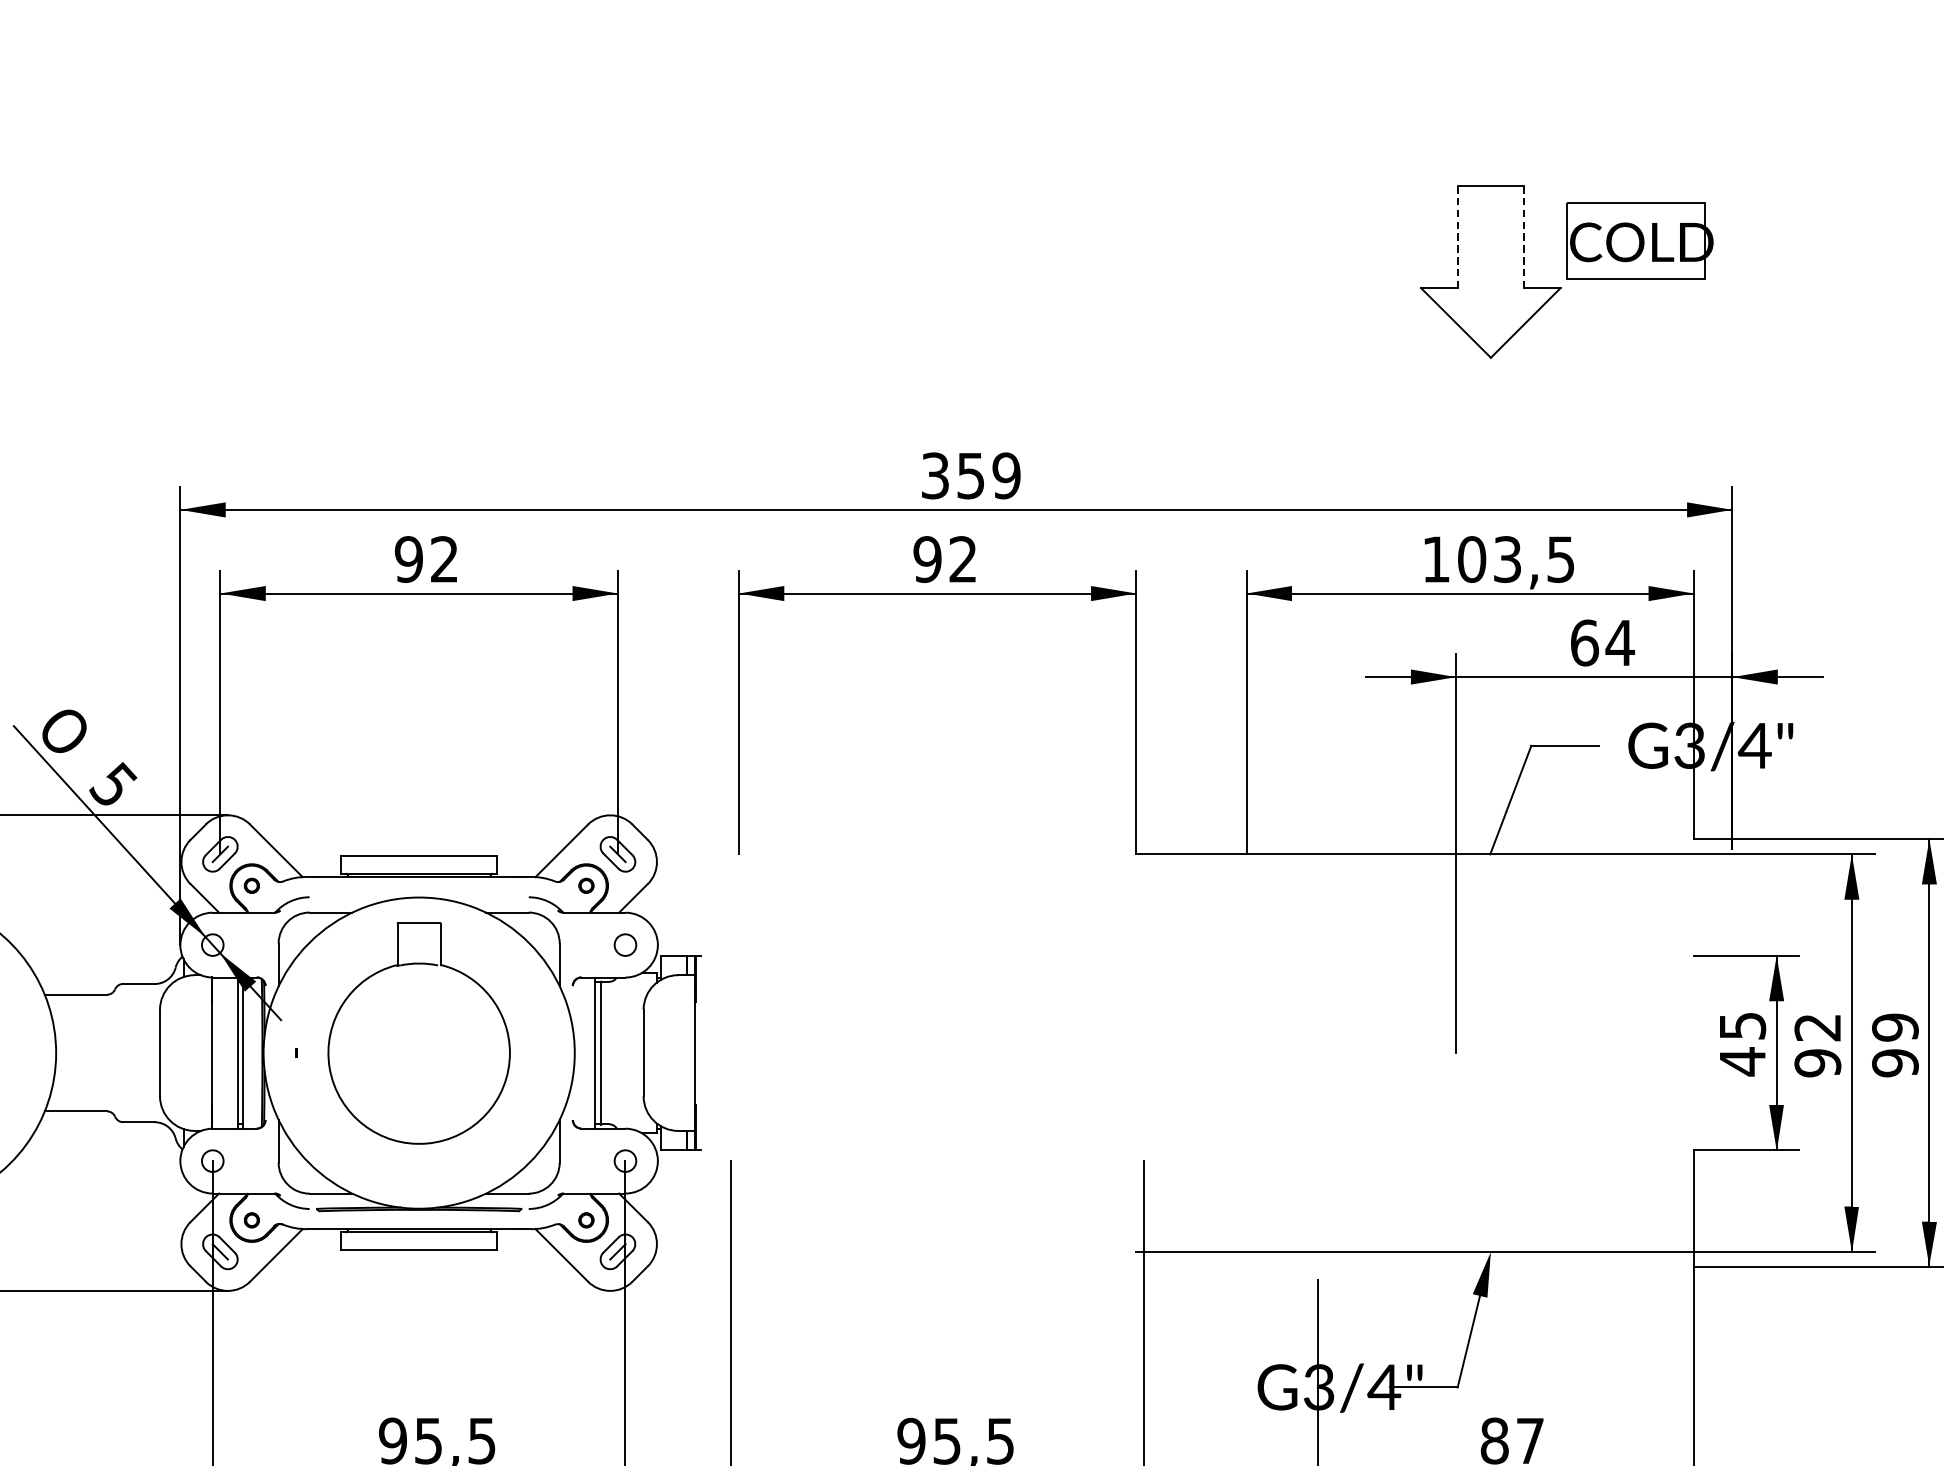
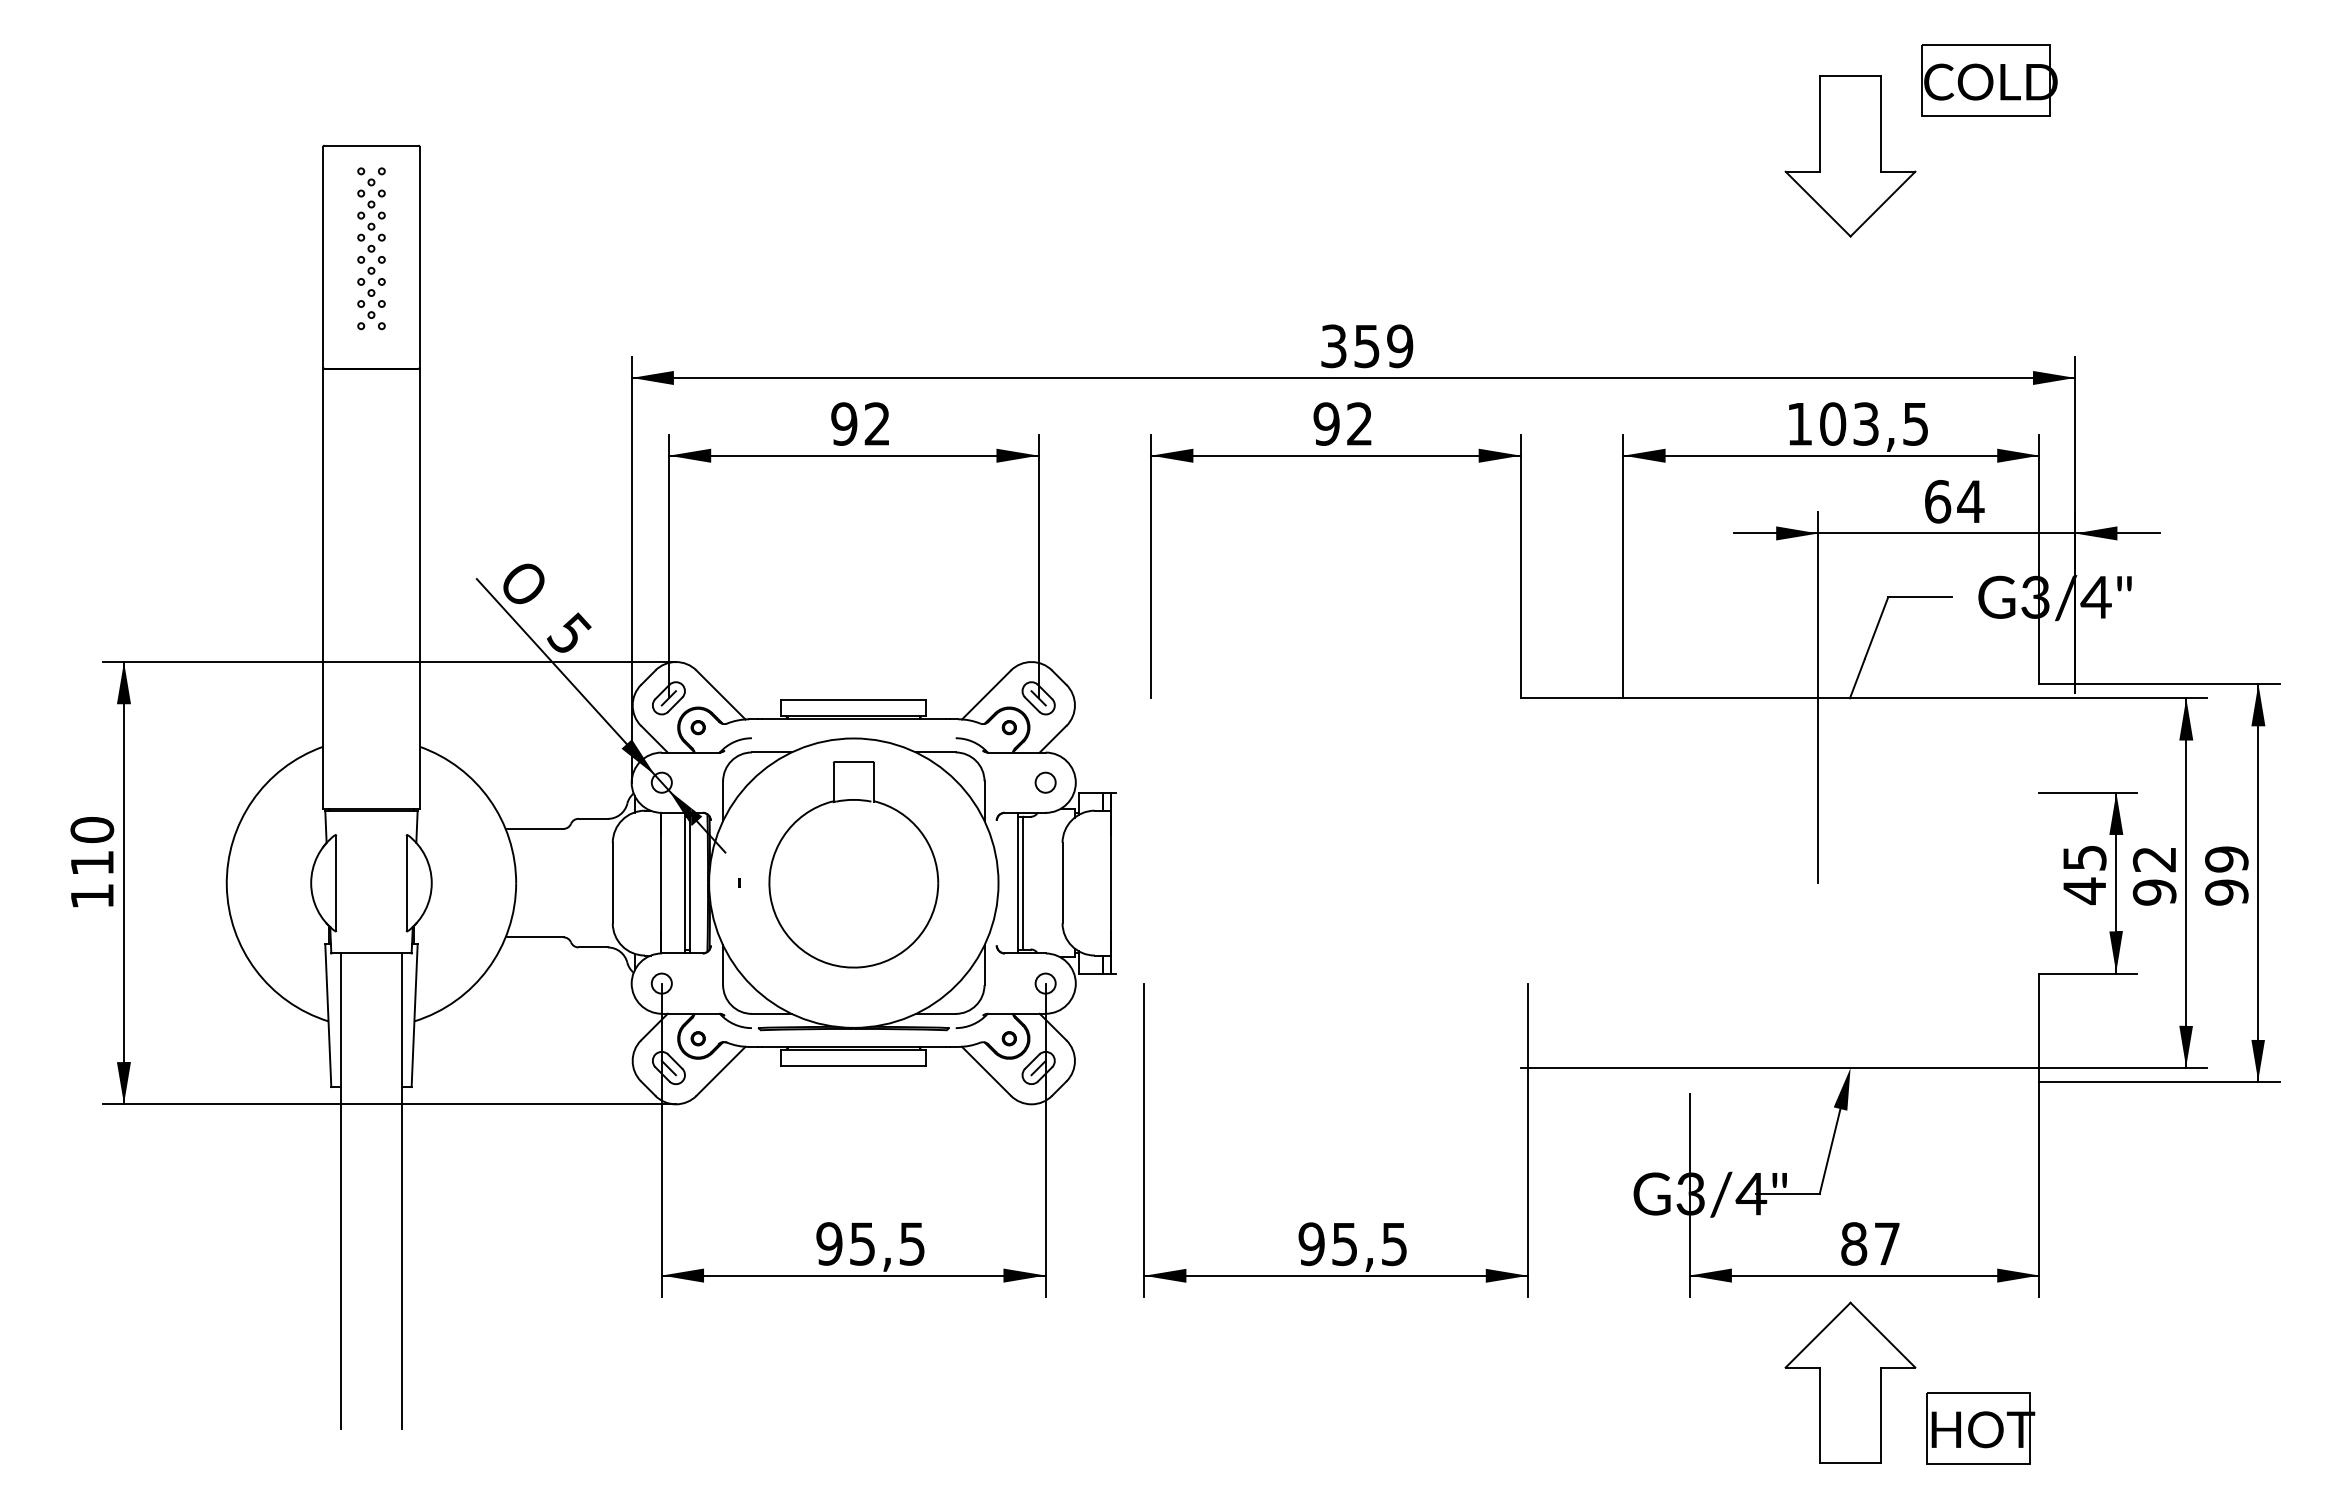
line: (1458, 237) -> (1820, 124), dashed -> solid
line: (1523, 237) -> (1880, 124), dashed -> solid
part: (1640, 240) -> (1989, 80), moved

